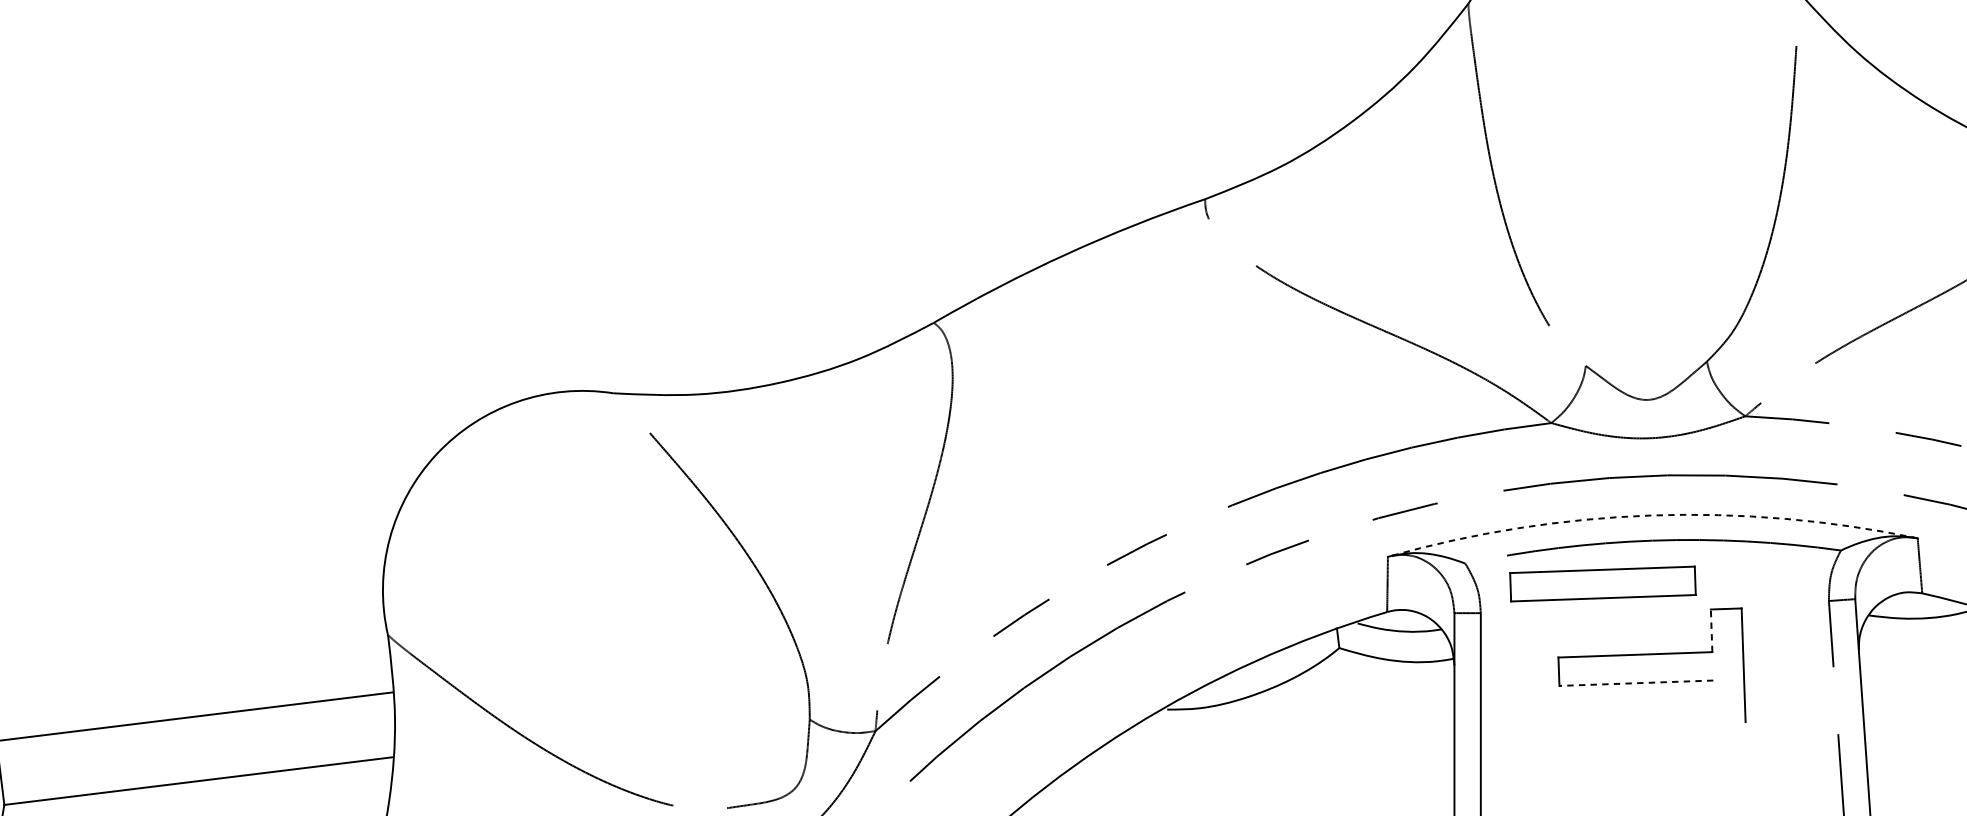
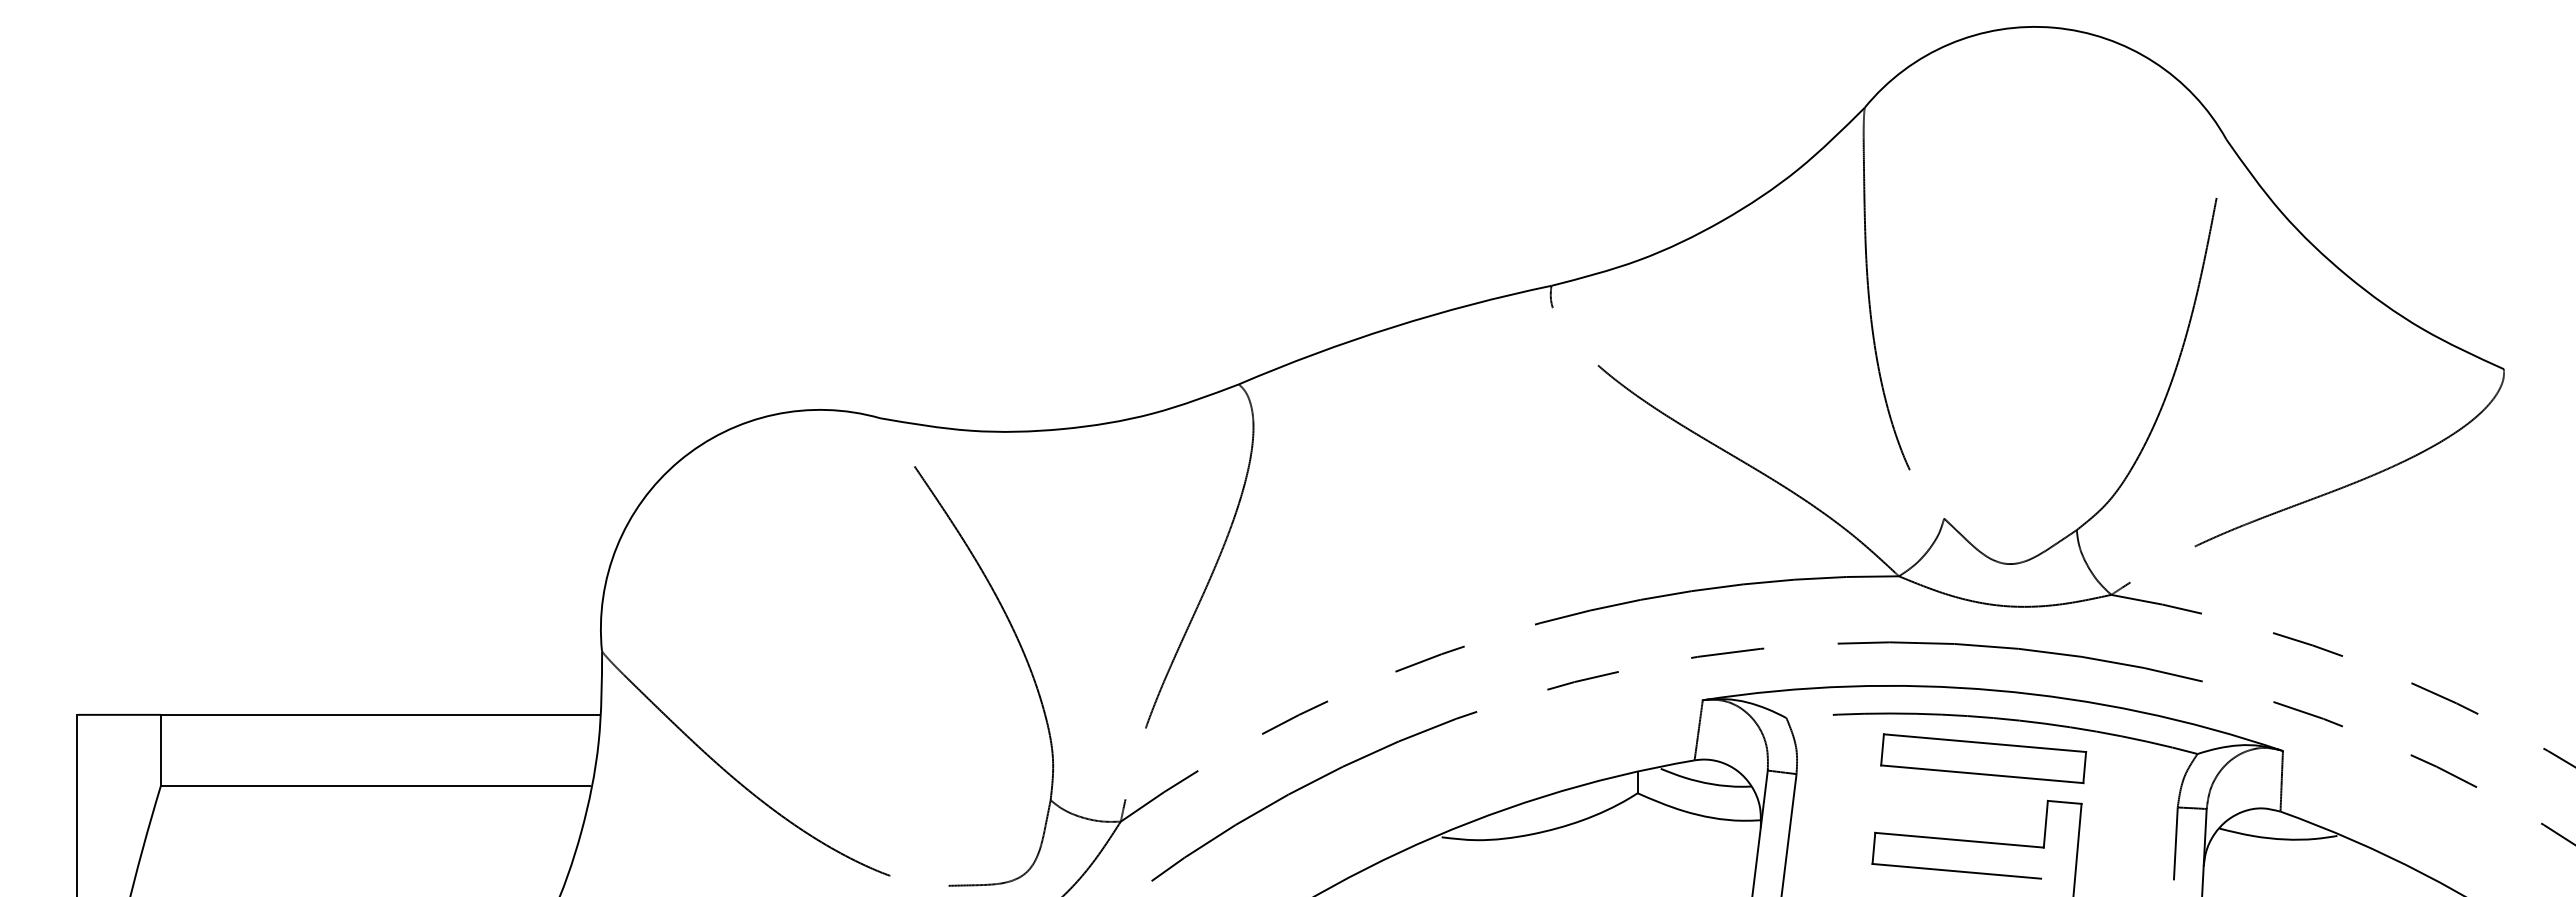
arc: (1651, 515) -> (1995, 690), dashed -> solid
part: (1602, 583) -> (1983, 758), moved
line: (1711, 630) -> (2045, 823), dashed -> solid
line: (1636, 683) -> (1956, 871), dashed -> solid

